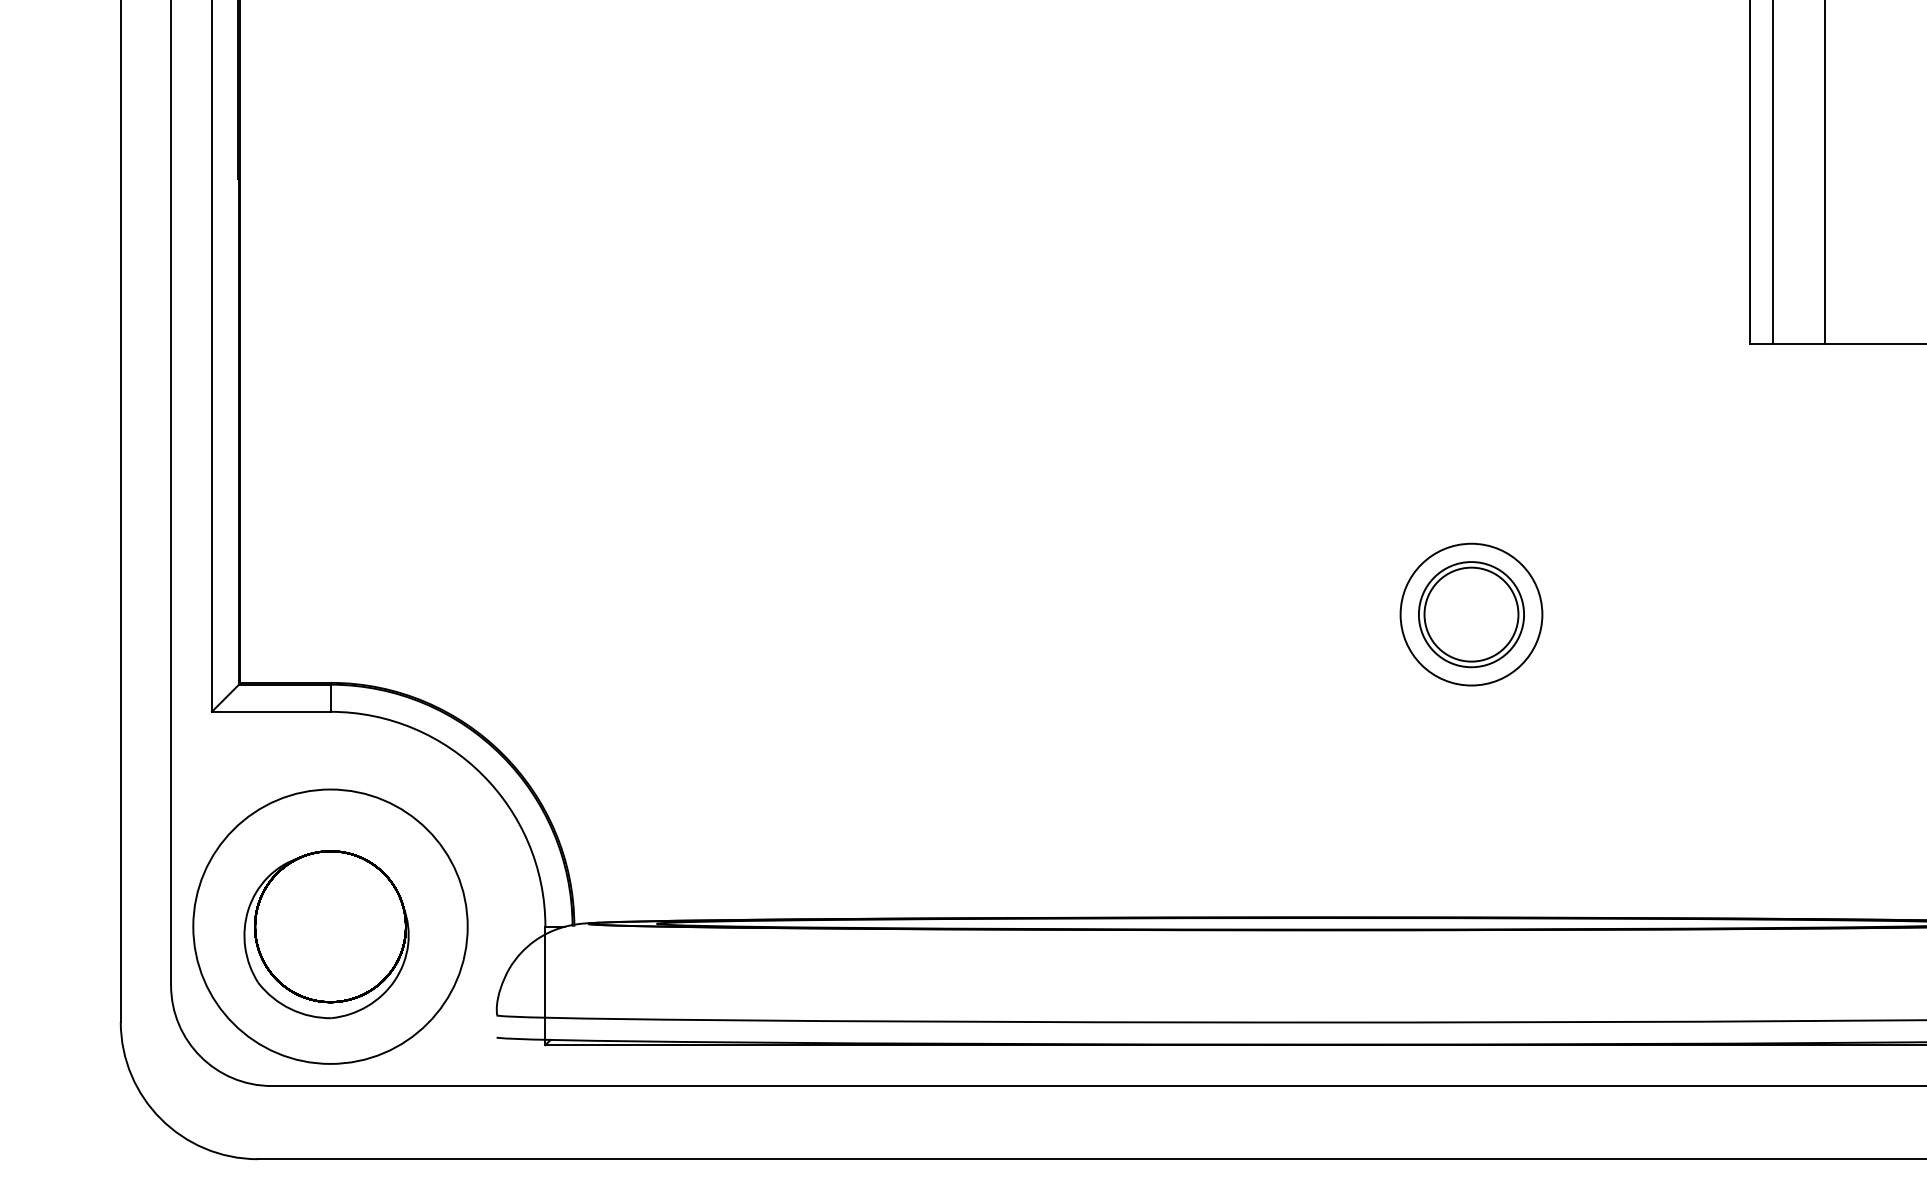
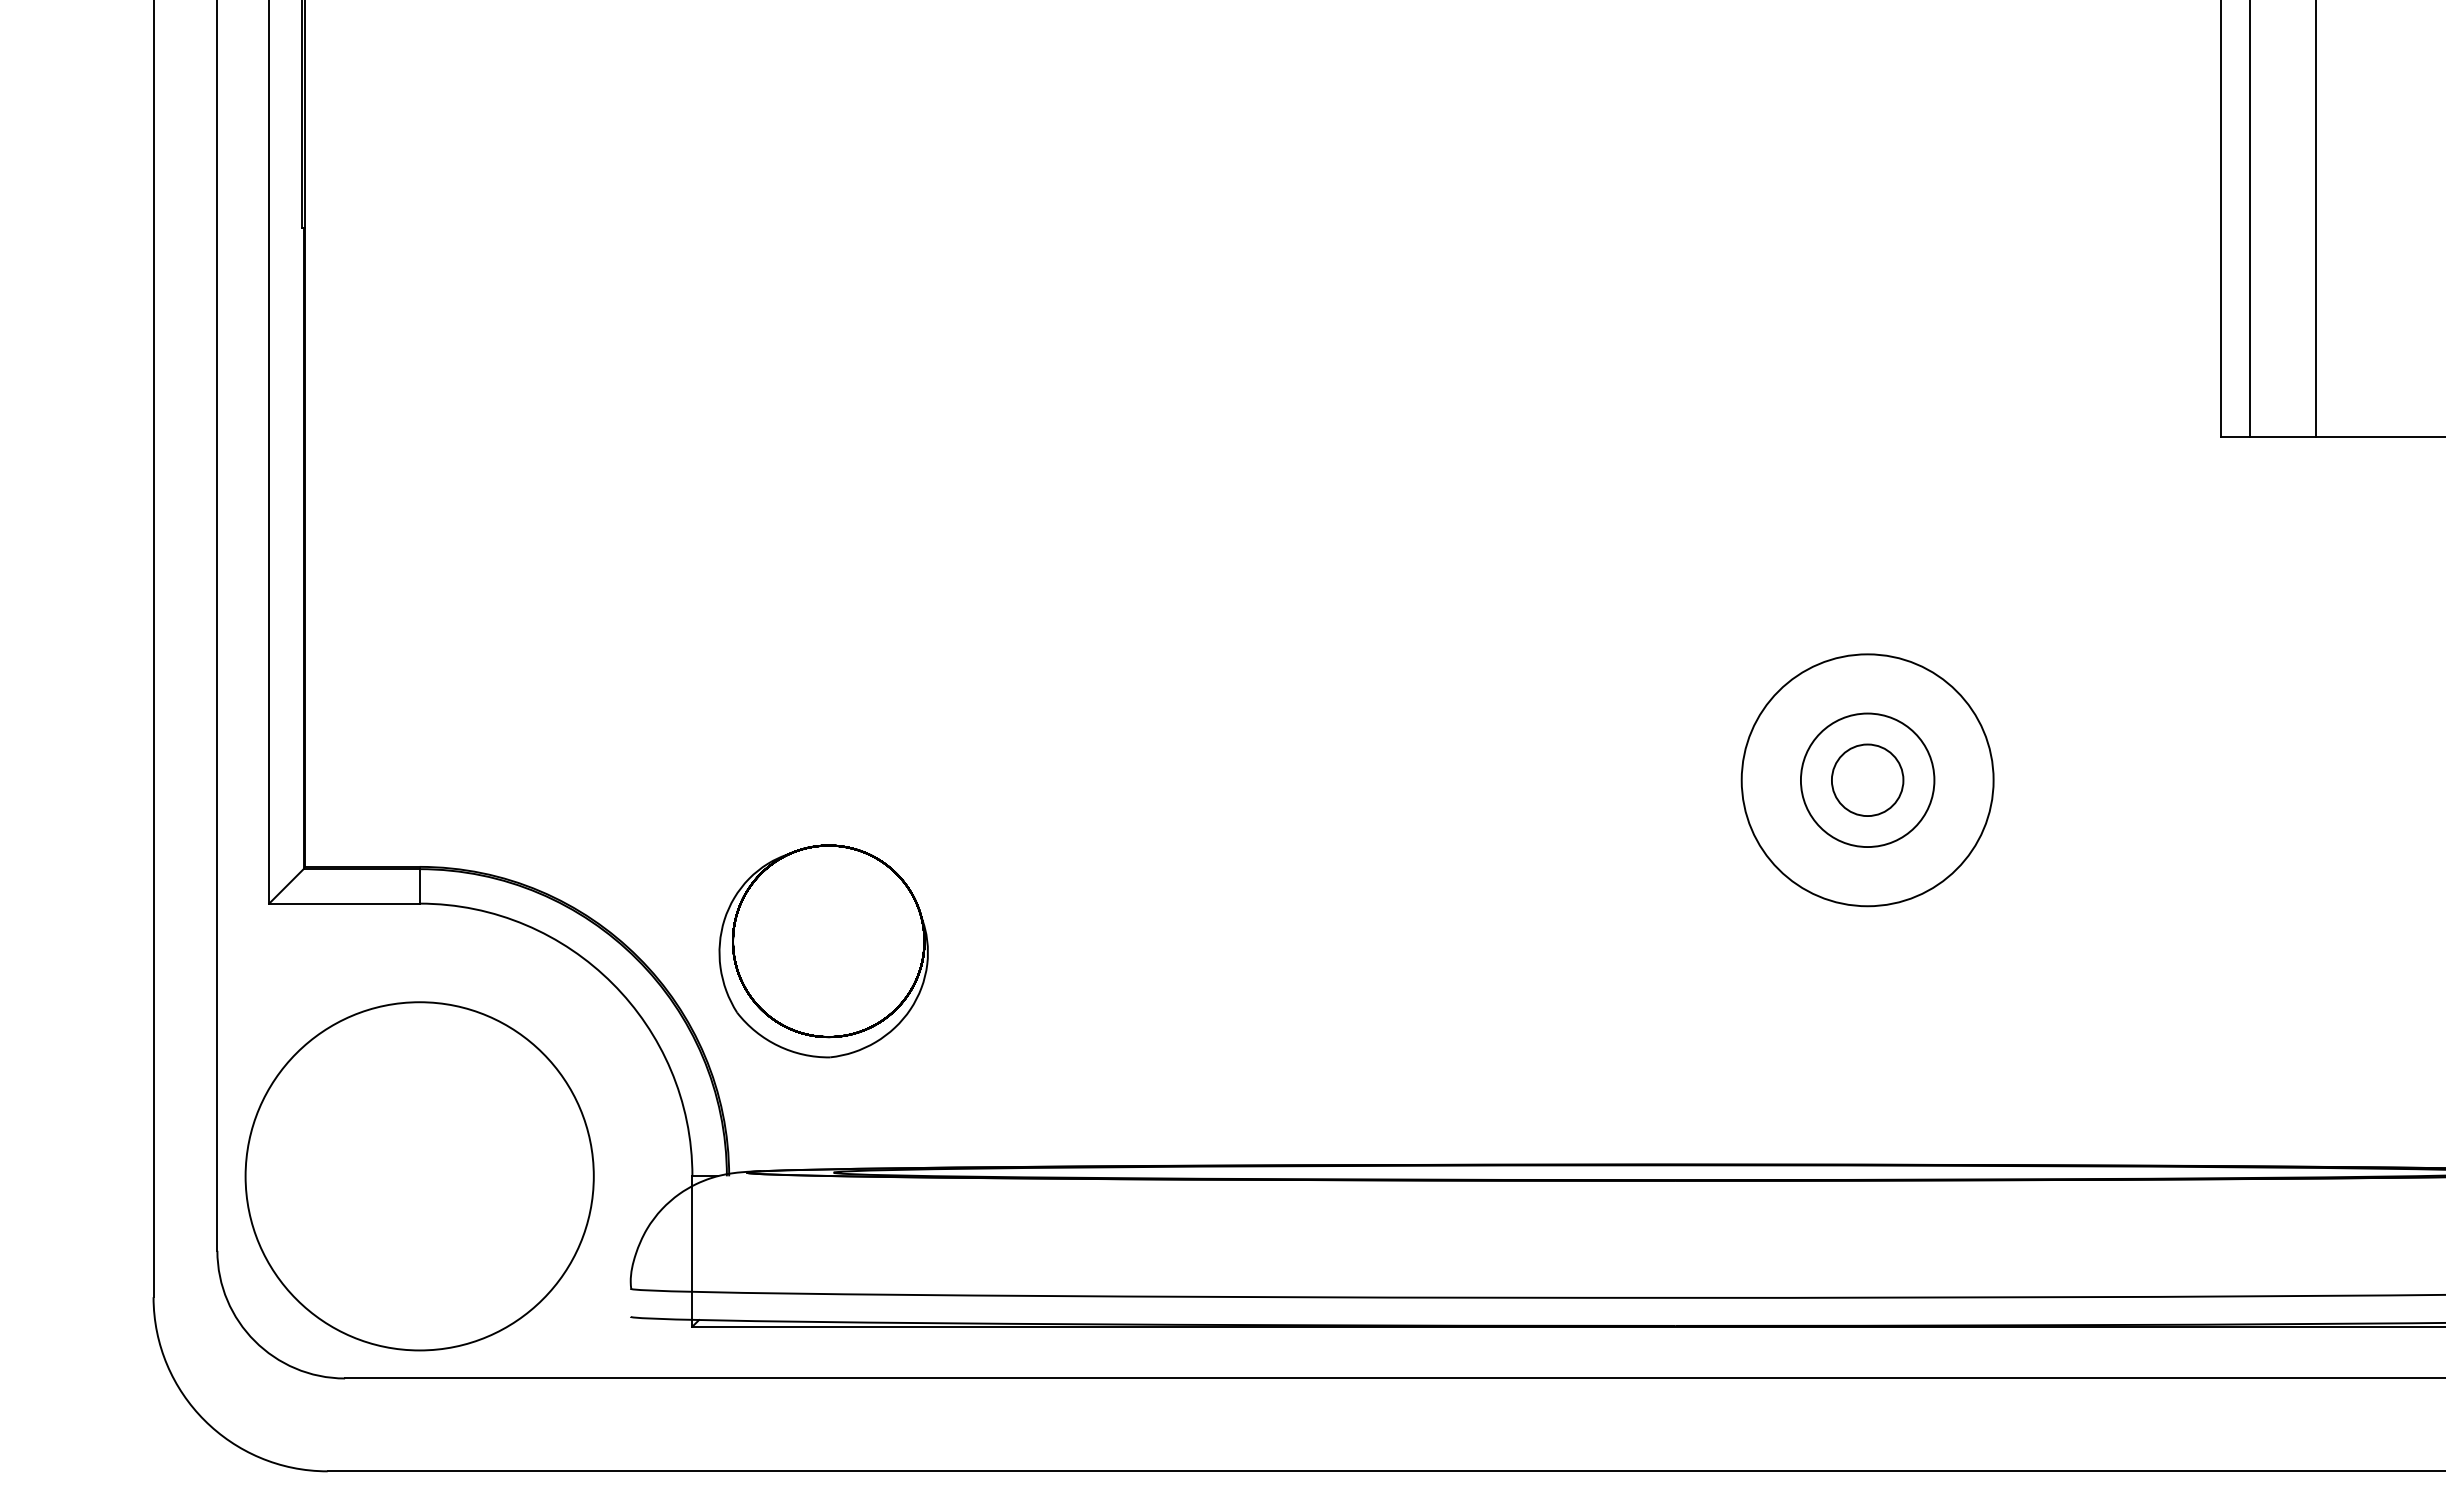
circle: (1471, 614) -> (1867, 779), size x0.6
circle: (1471, 614) -> (1867, 780), size x1.4
part: (326, 934) -> (823, 951), moved

